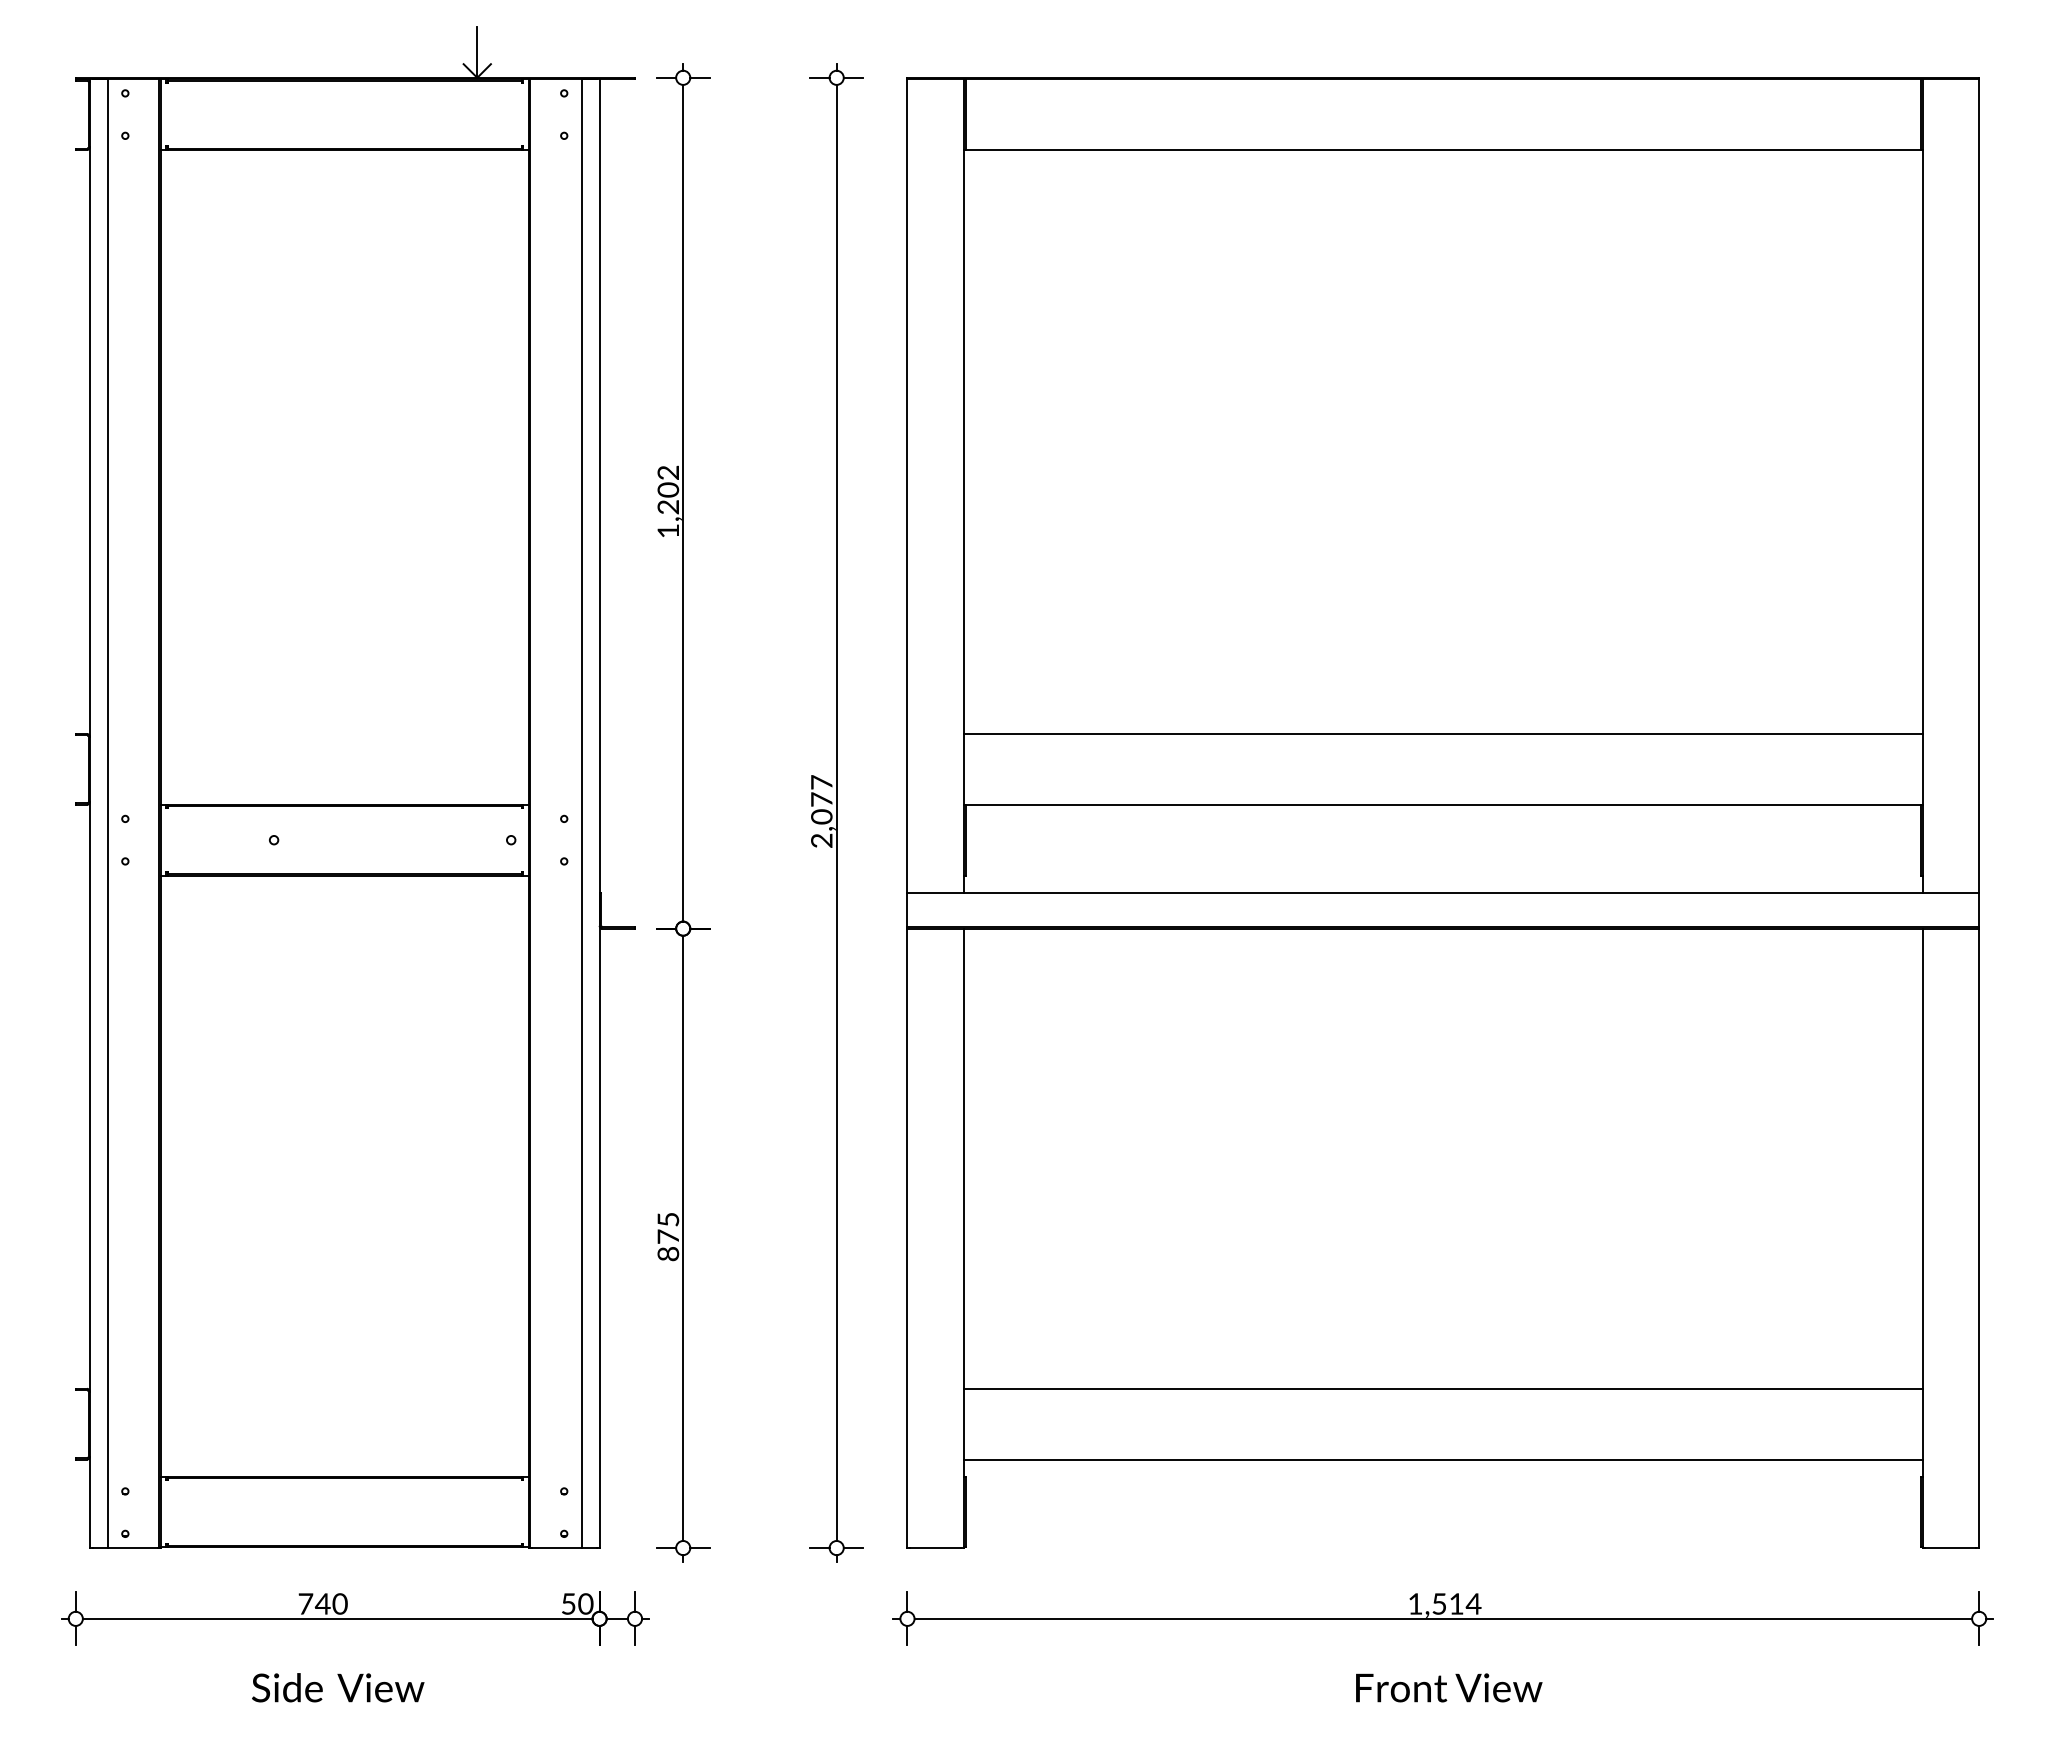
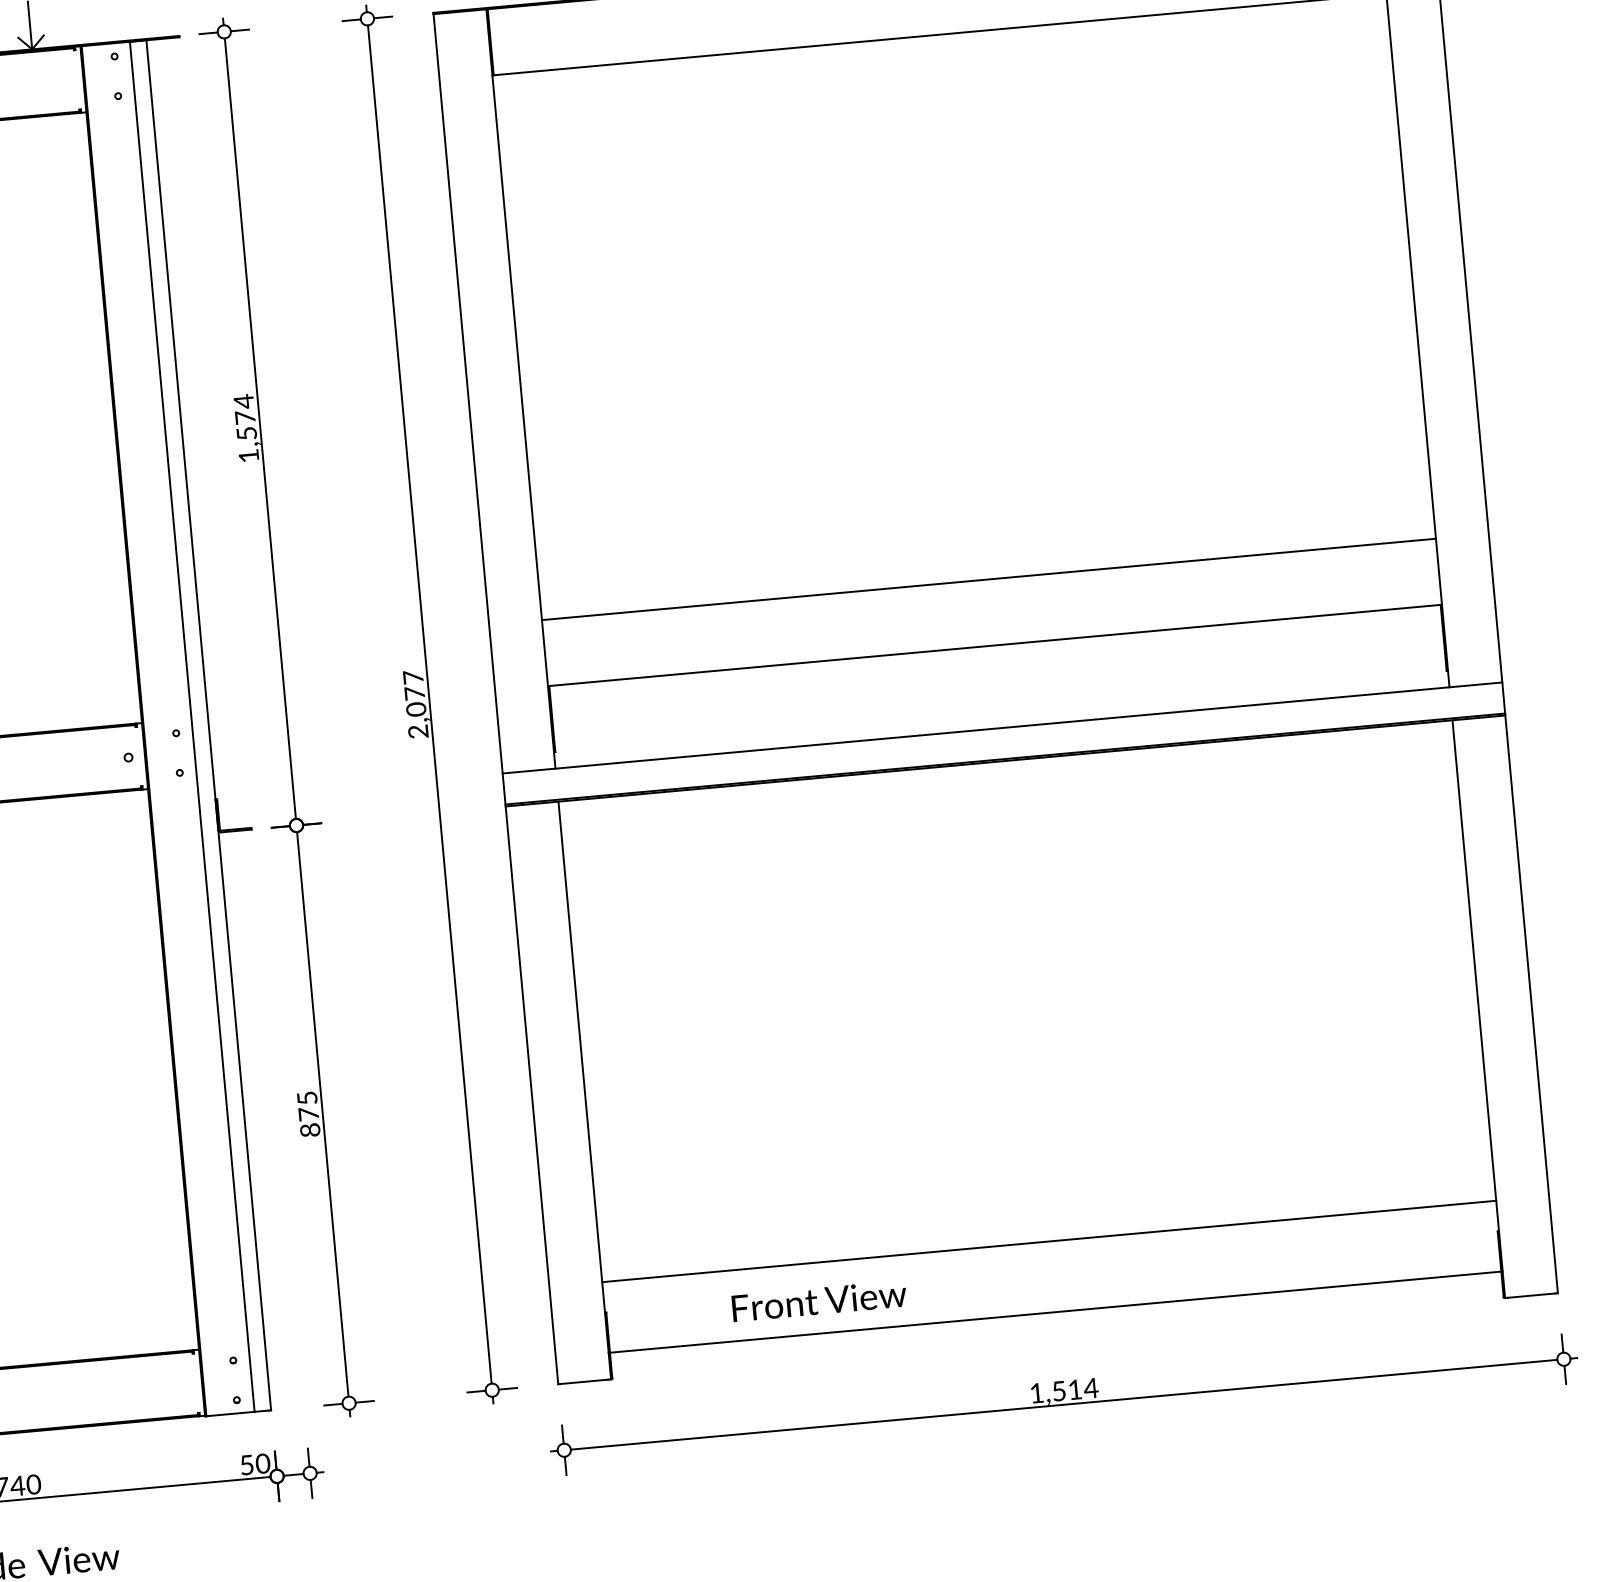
text: (668, 489) -> (245, 417), 1,202 -> 1,574
line: (1443, 1388) -> (1049, 1241), moved
line: (1443, 1459) -> (1055, 1312), moved
text: (1449, 1687) -> (819, 1300), moved

